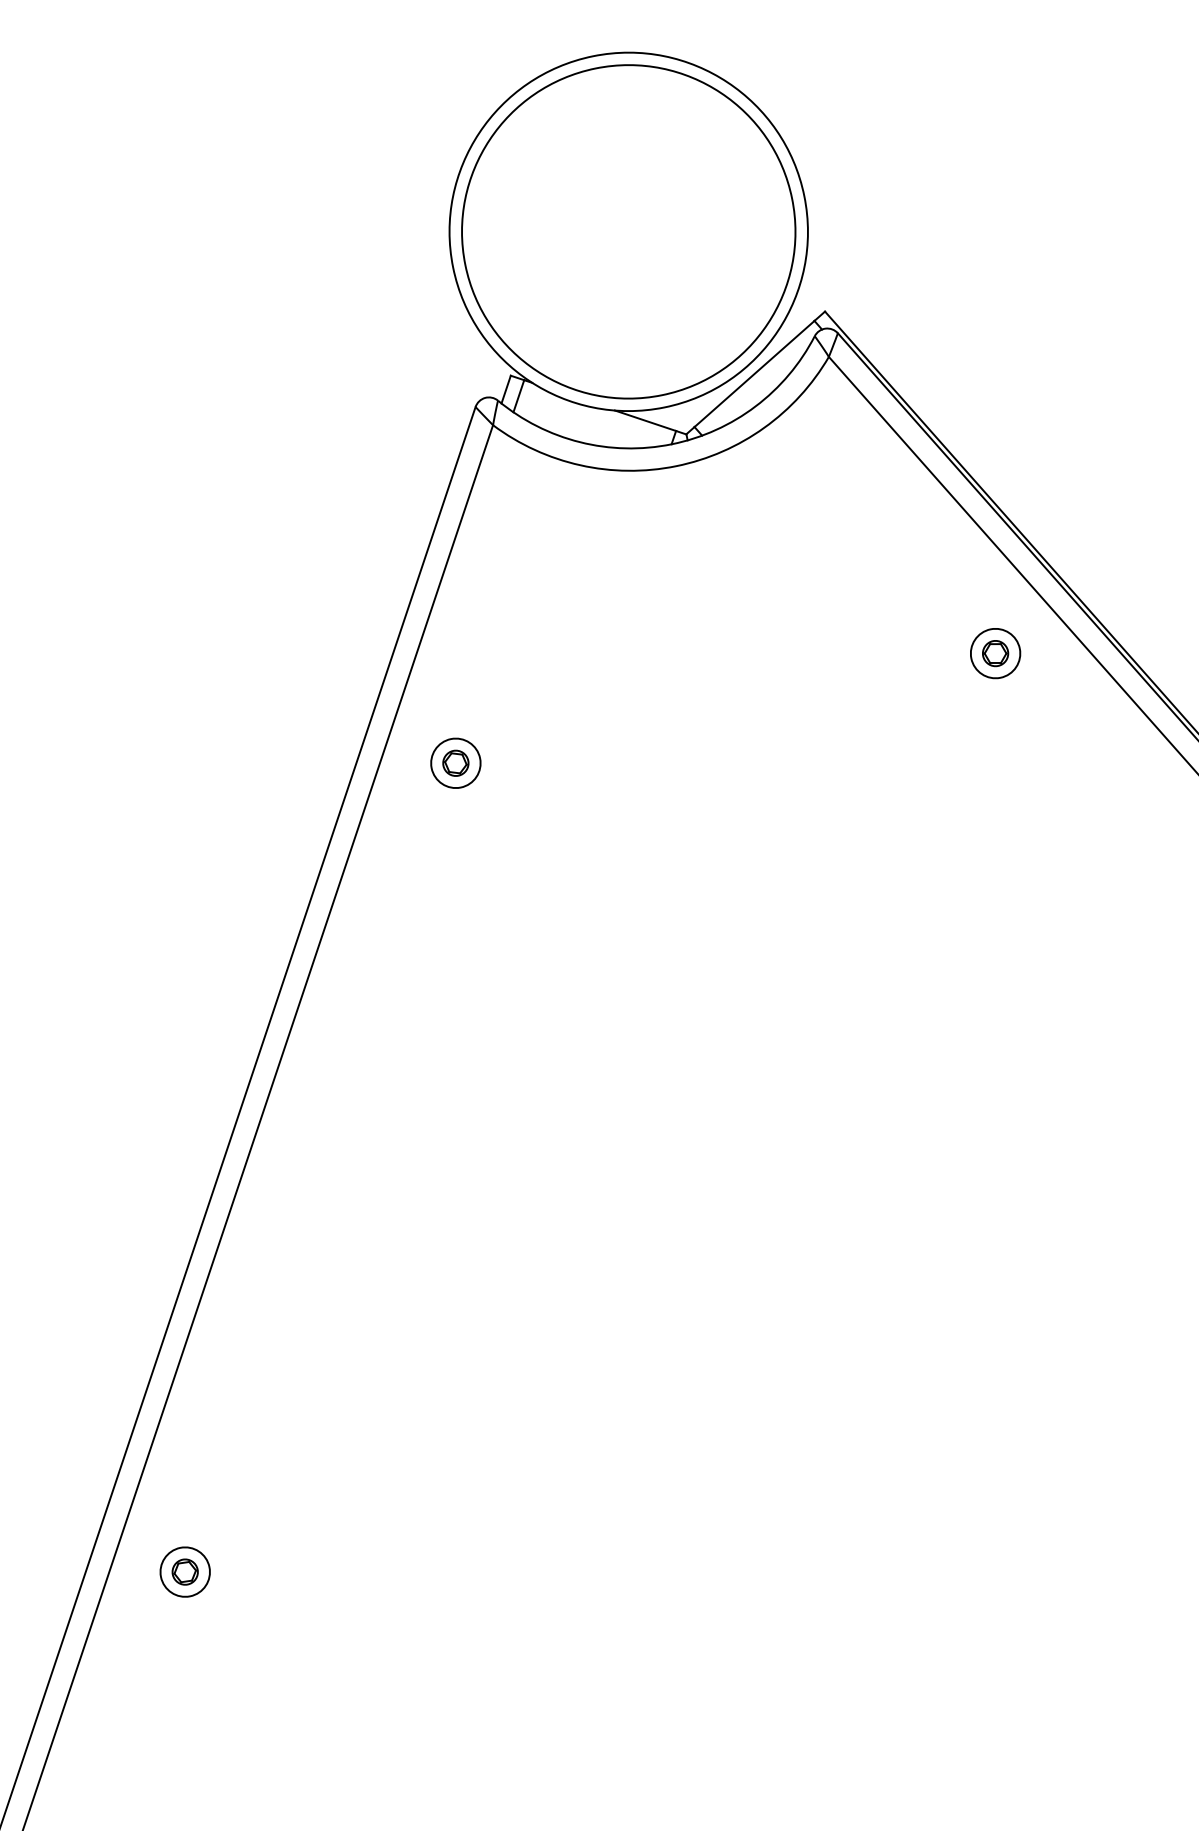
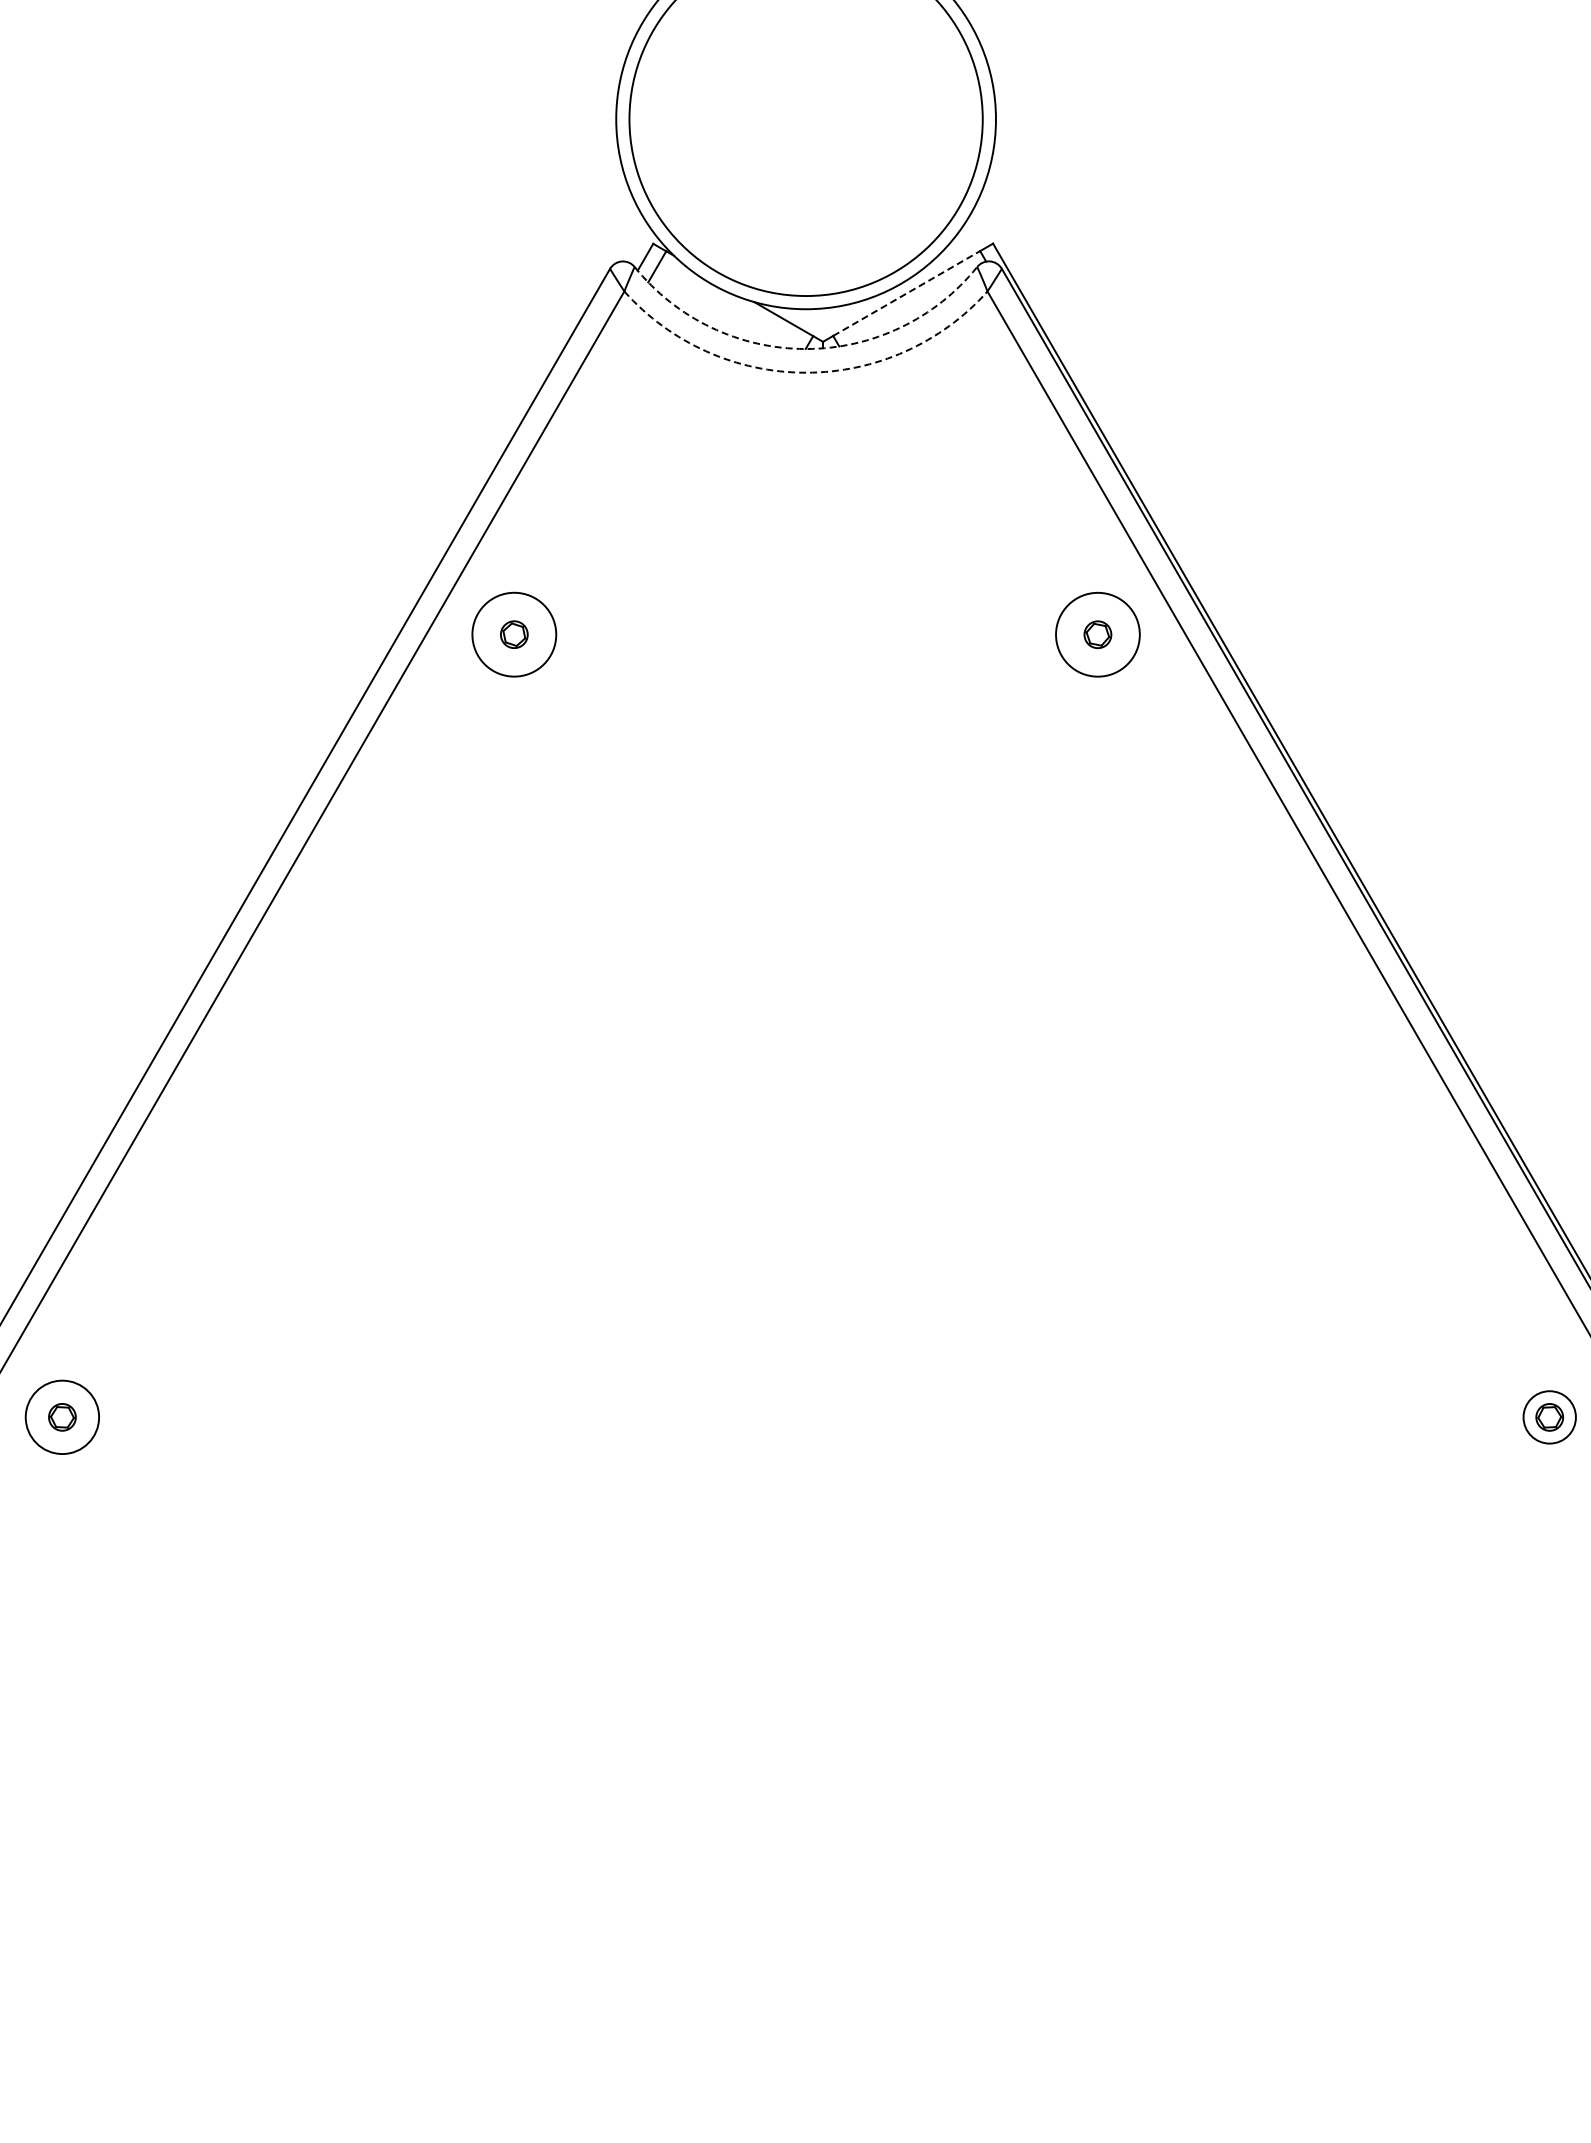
line: (754, 374) -> (906, 293), solid -> dashed
arc: (671, 444) -> (805, 349), solid -> dashed
arc: (675, 466) -> (805, 372), solid -> dashed
circle: (995, 653) -> (1097, 634), size x1.6
circle: (456, 763) -> (514, 634), size x1.6
circle: (185, 1572) -> (62, 1417), size x1.4

